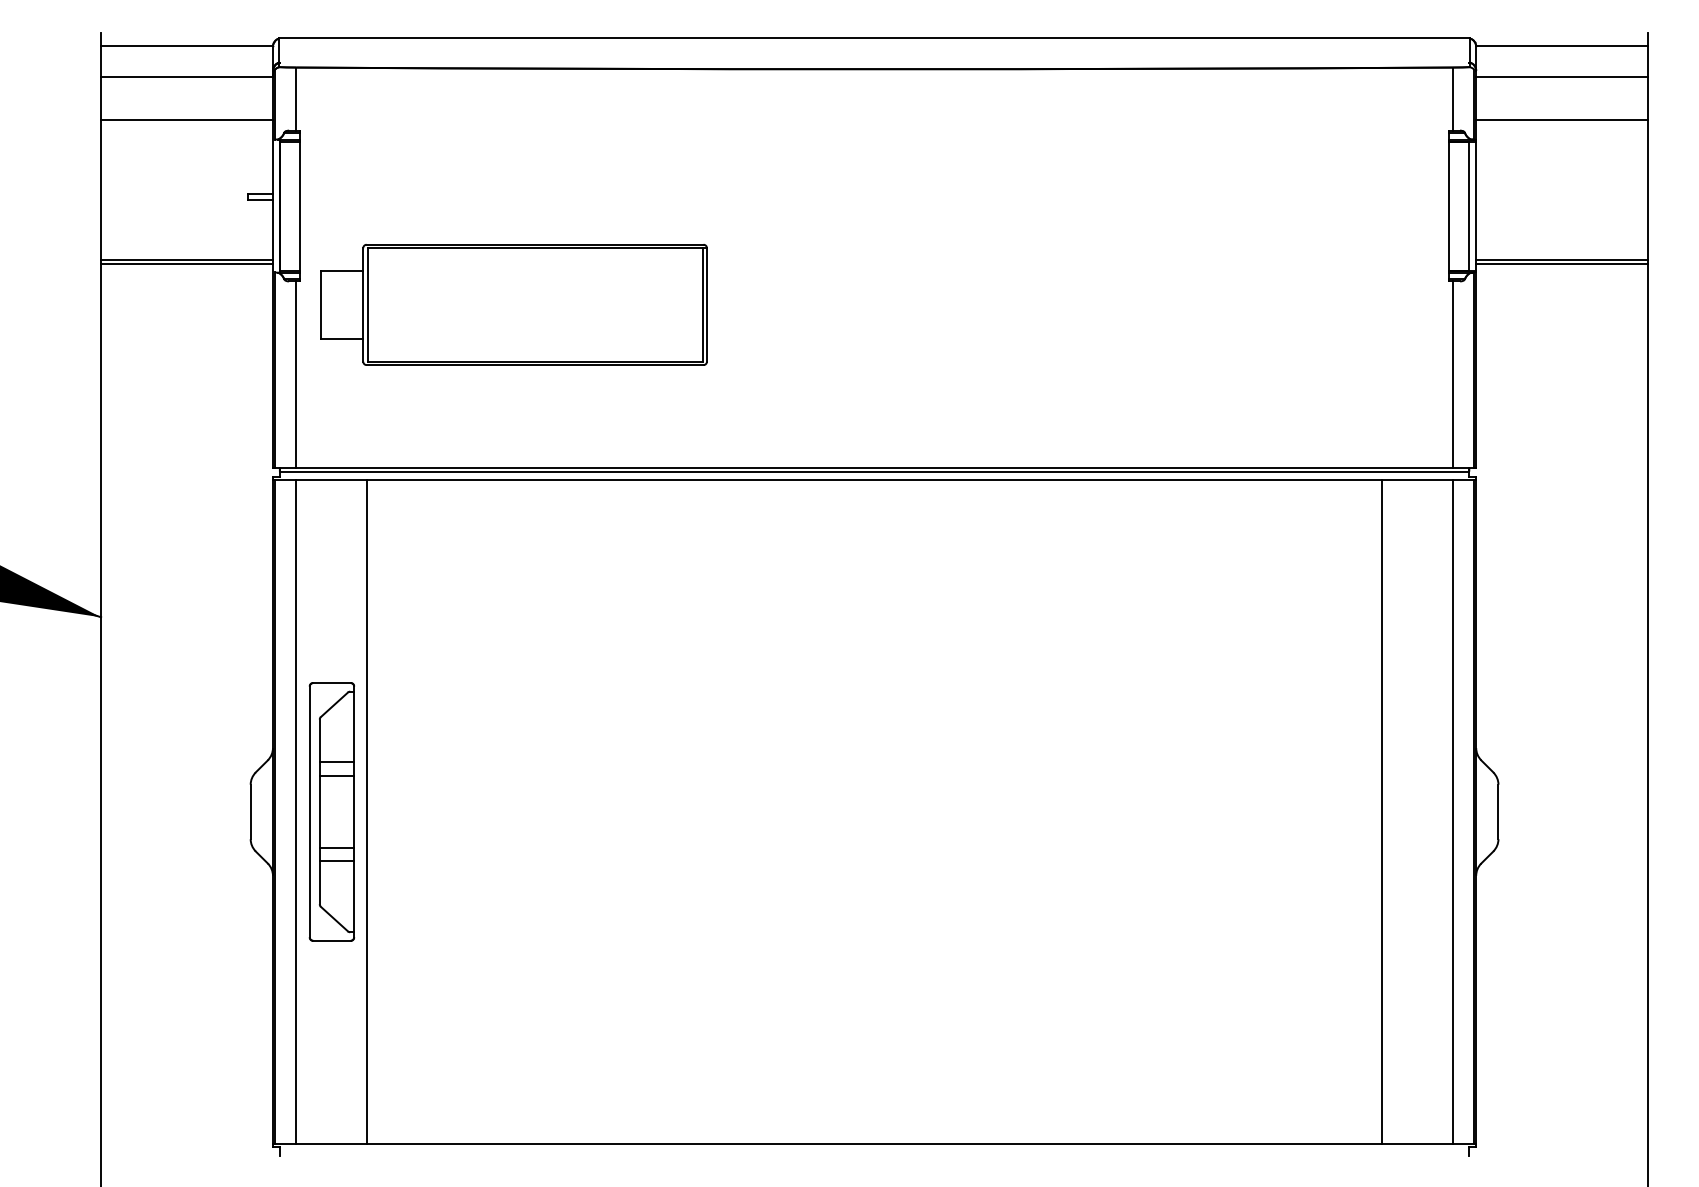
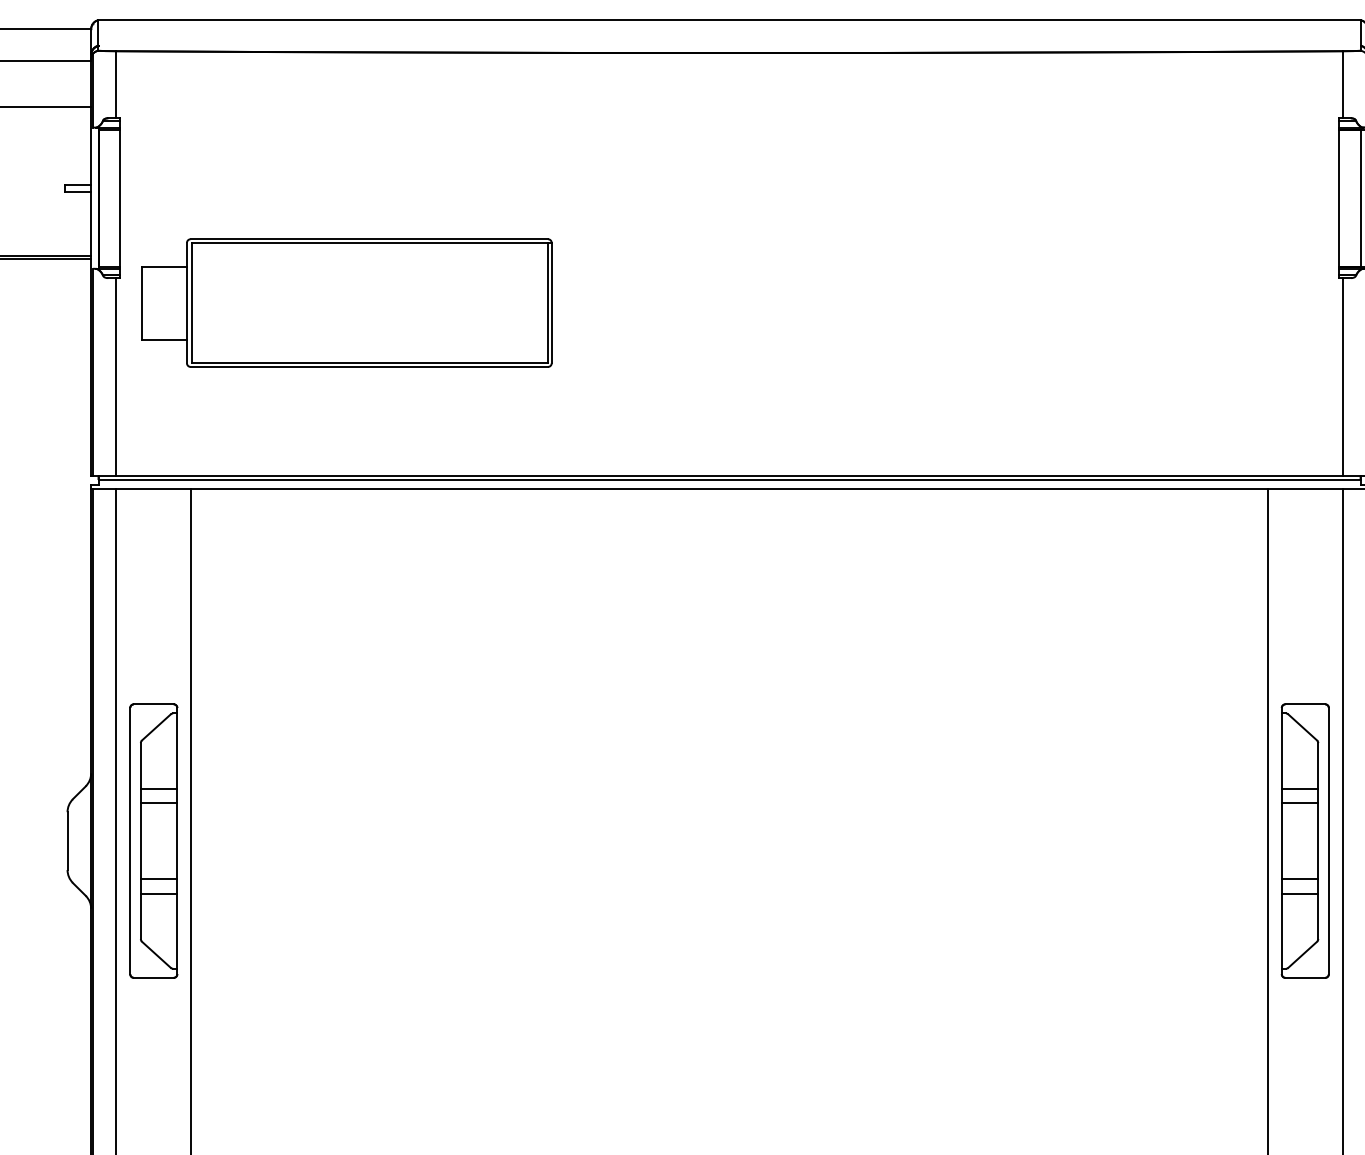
part: (1417, 811) -> (1305, 840), added

